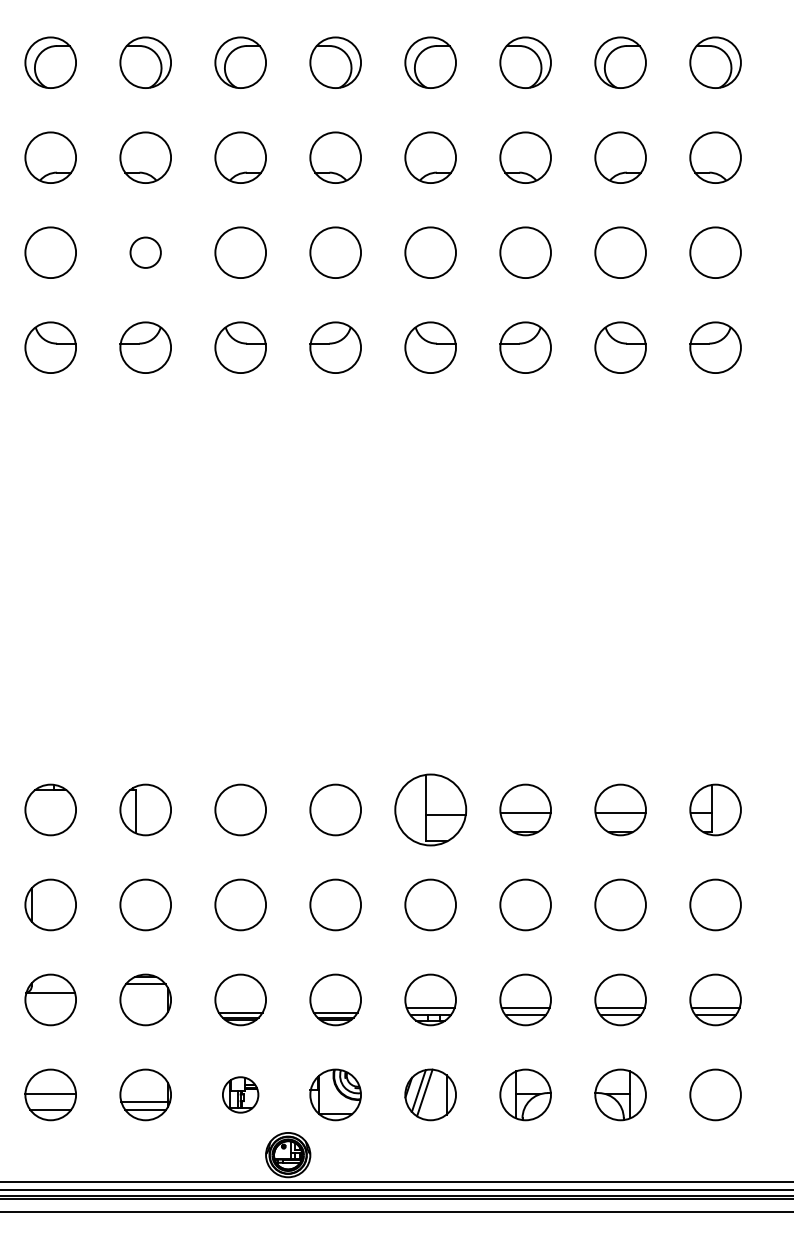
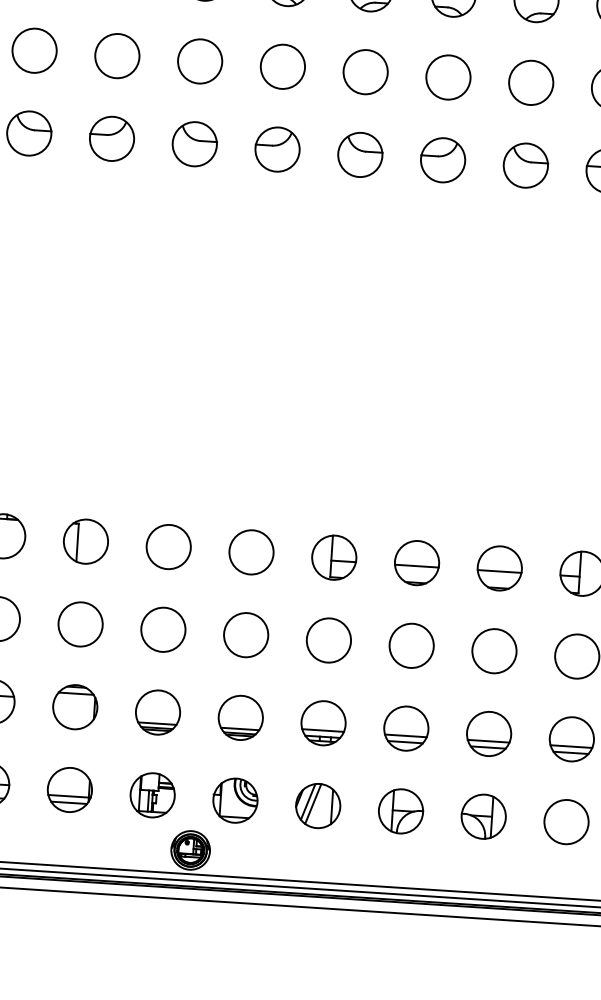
circle: (145, 252) -> (117, 55), size x1.67
part: (430, 809) -> (334, 557), size x0.71
part: (240, 1094) -> (152, 794), size x1.43

